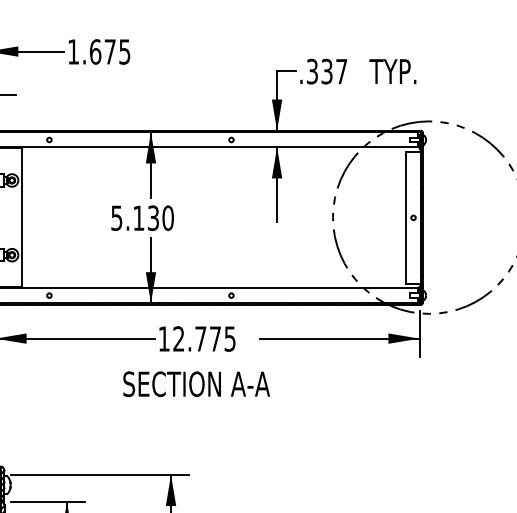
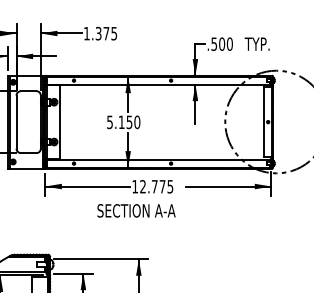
text: (95, 51) -> (98, 33), 1.675 -> 1.375
text: (325, 70) -> (221, 43), .337 -> .500
text: (153, 216) -> (129, 121), 5.130 -> 5.150
text: (196, 383) -> (136, 210), moved

